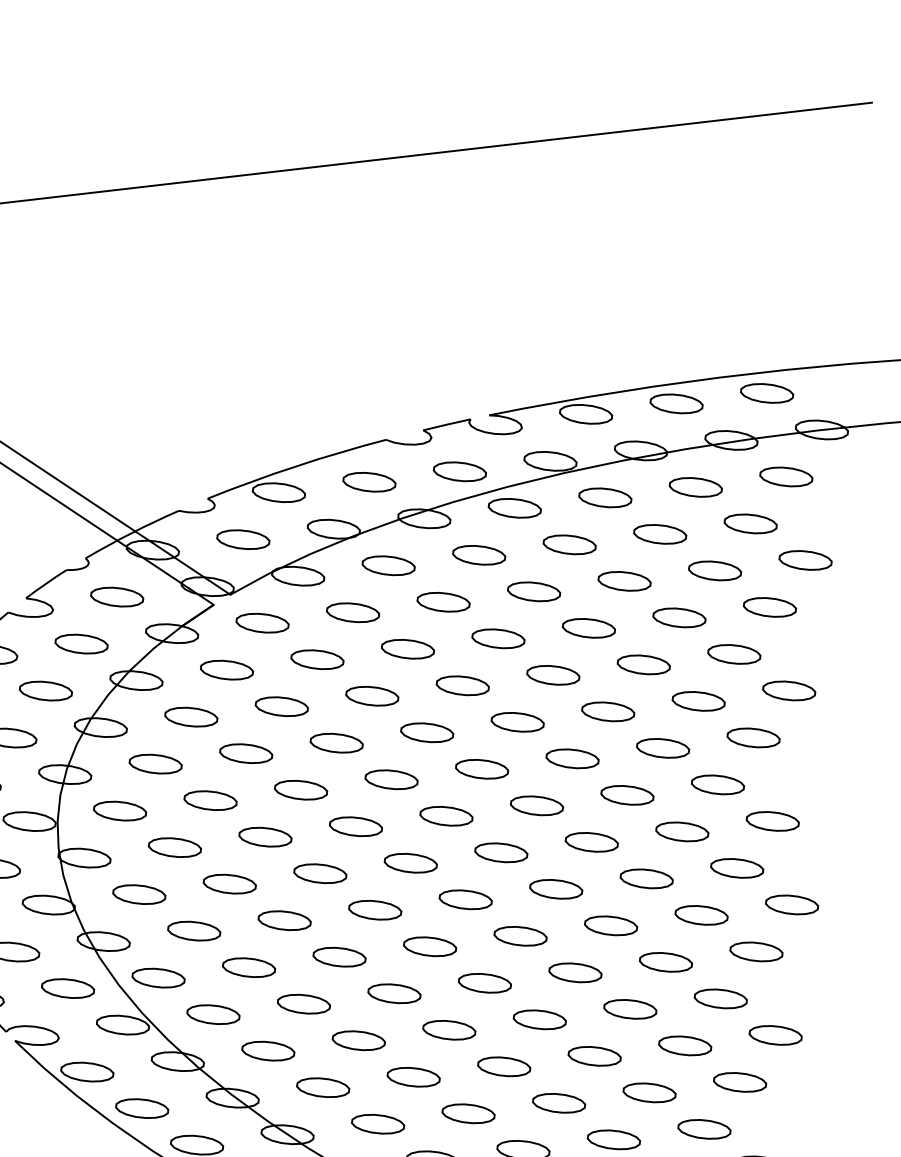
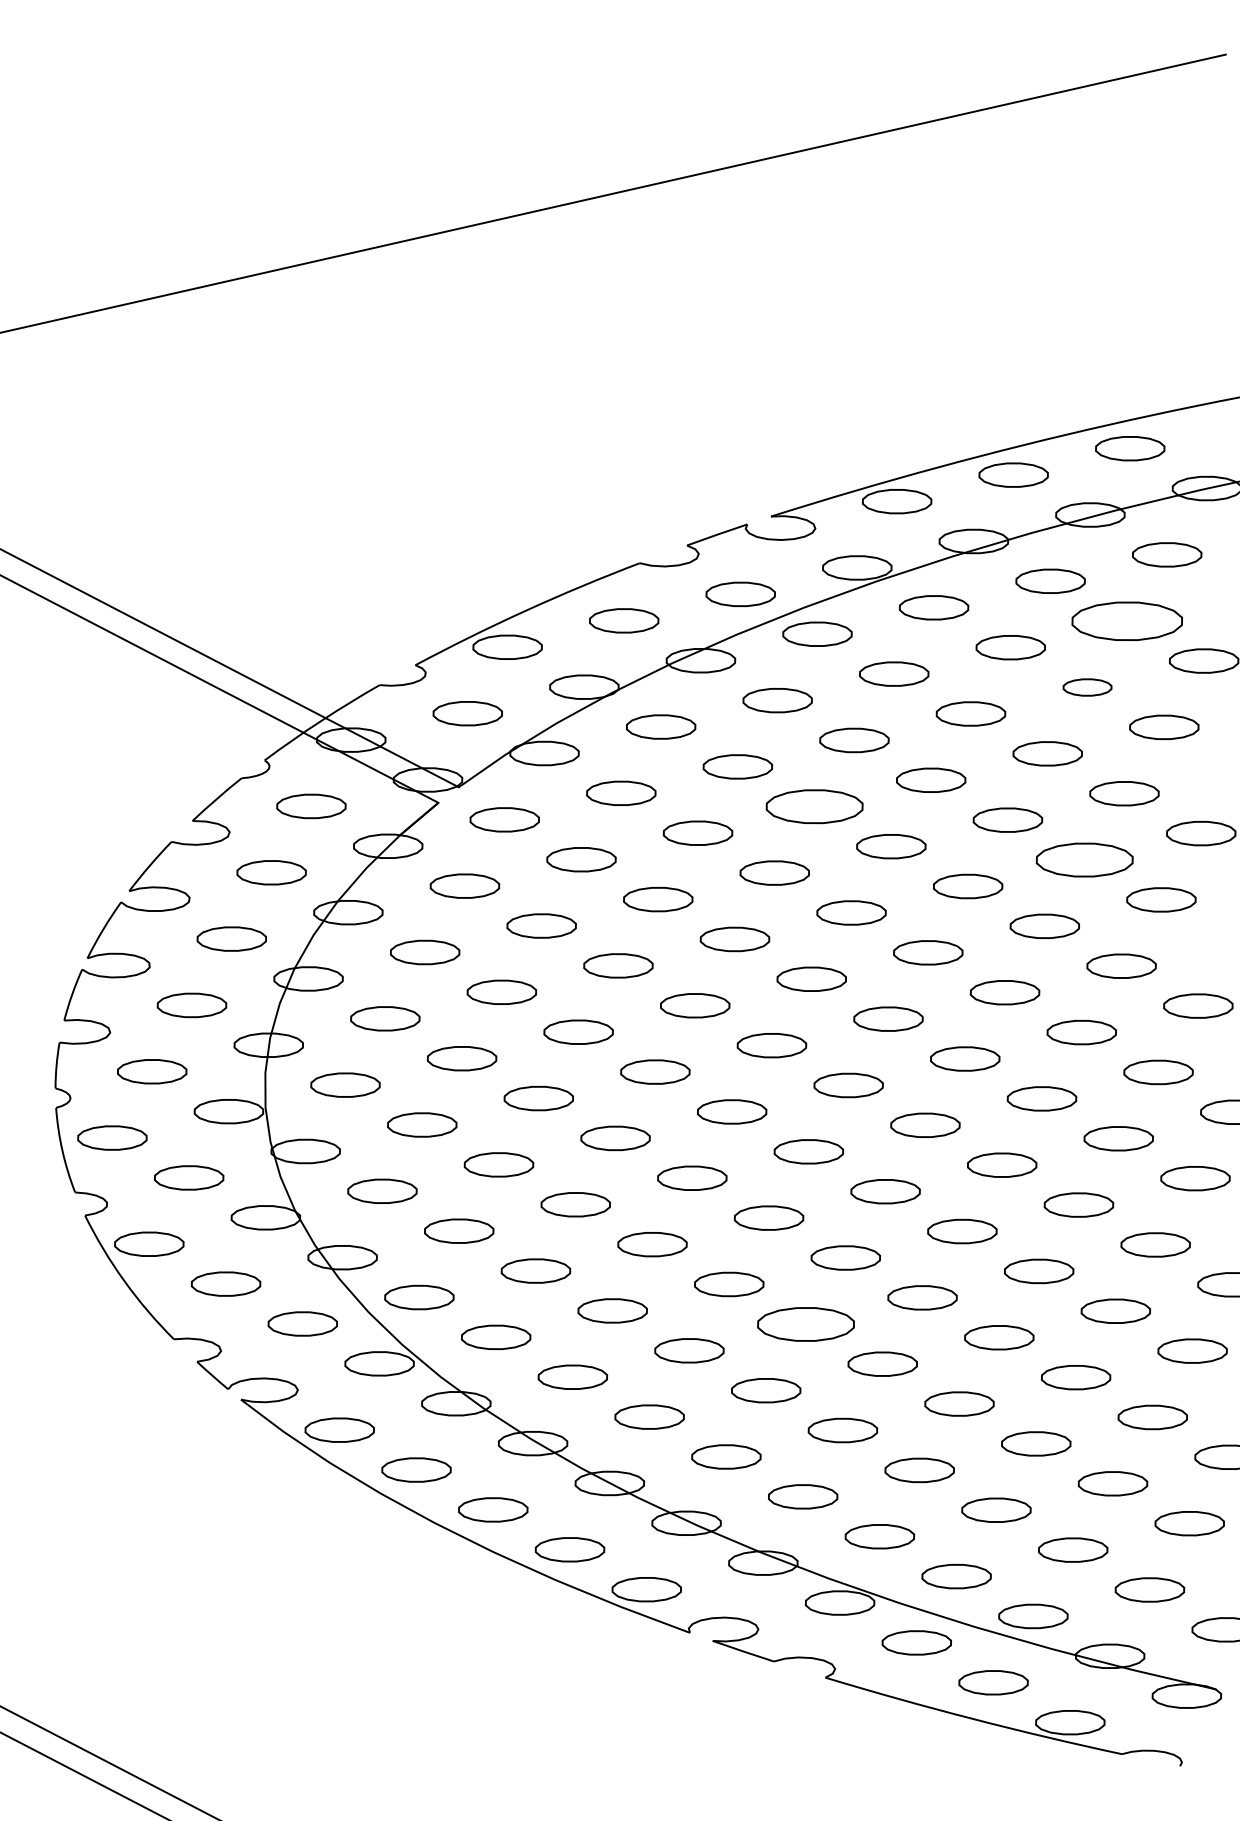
part: (750, 523) -> (1127, 620), size x1.6
part: (715, 570) -> (1087, 687), size x0.7
part: (498, 638) -> (814, 806), size x1.4
part: (698, 700) -> (1084, 859), size x1.4
part: (449, 1029) -> (805, 1323), size x1.4

